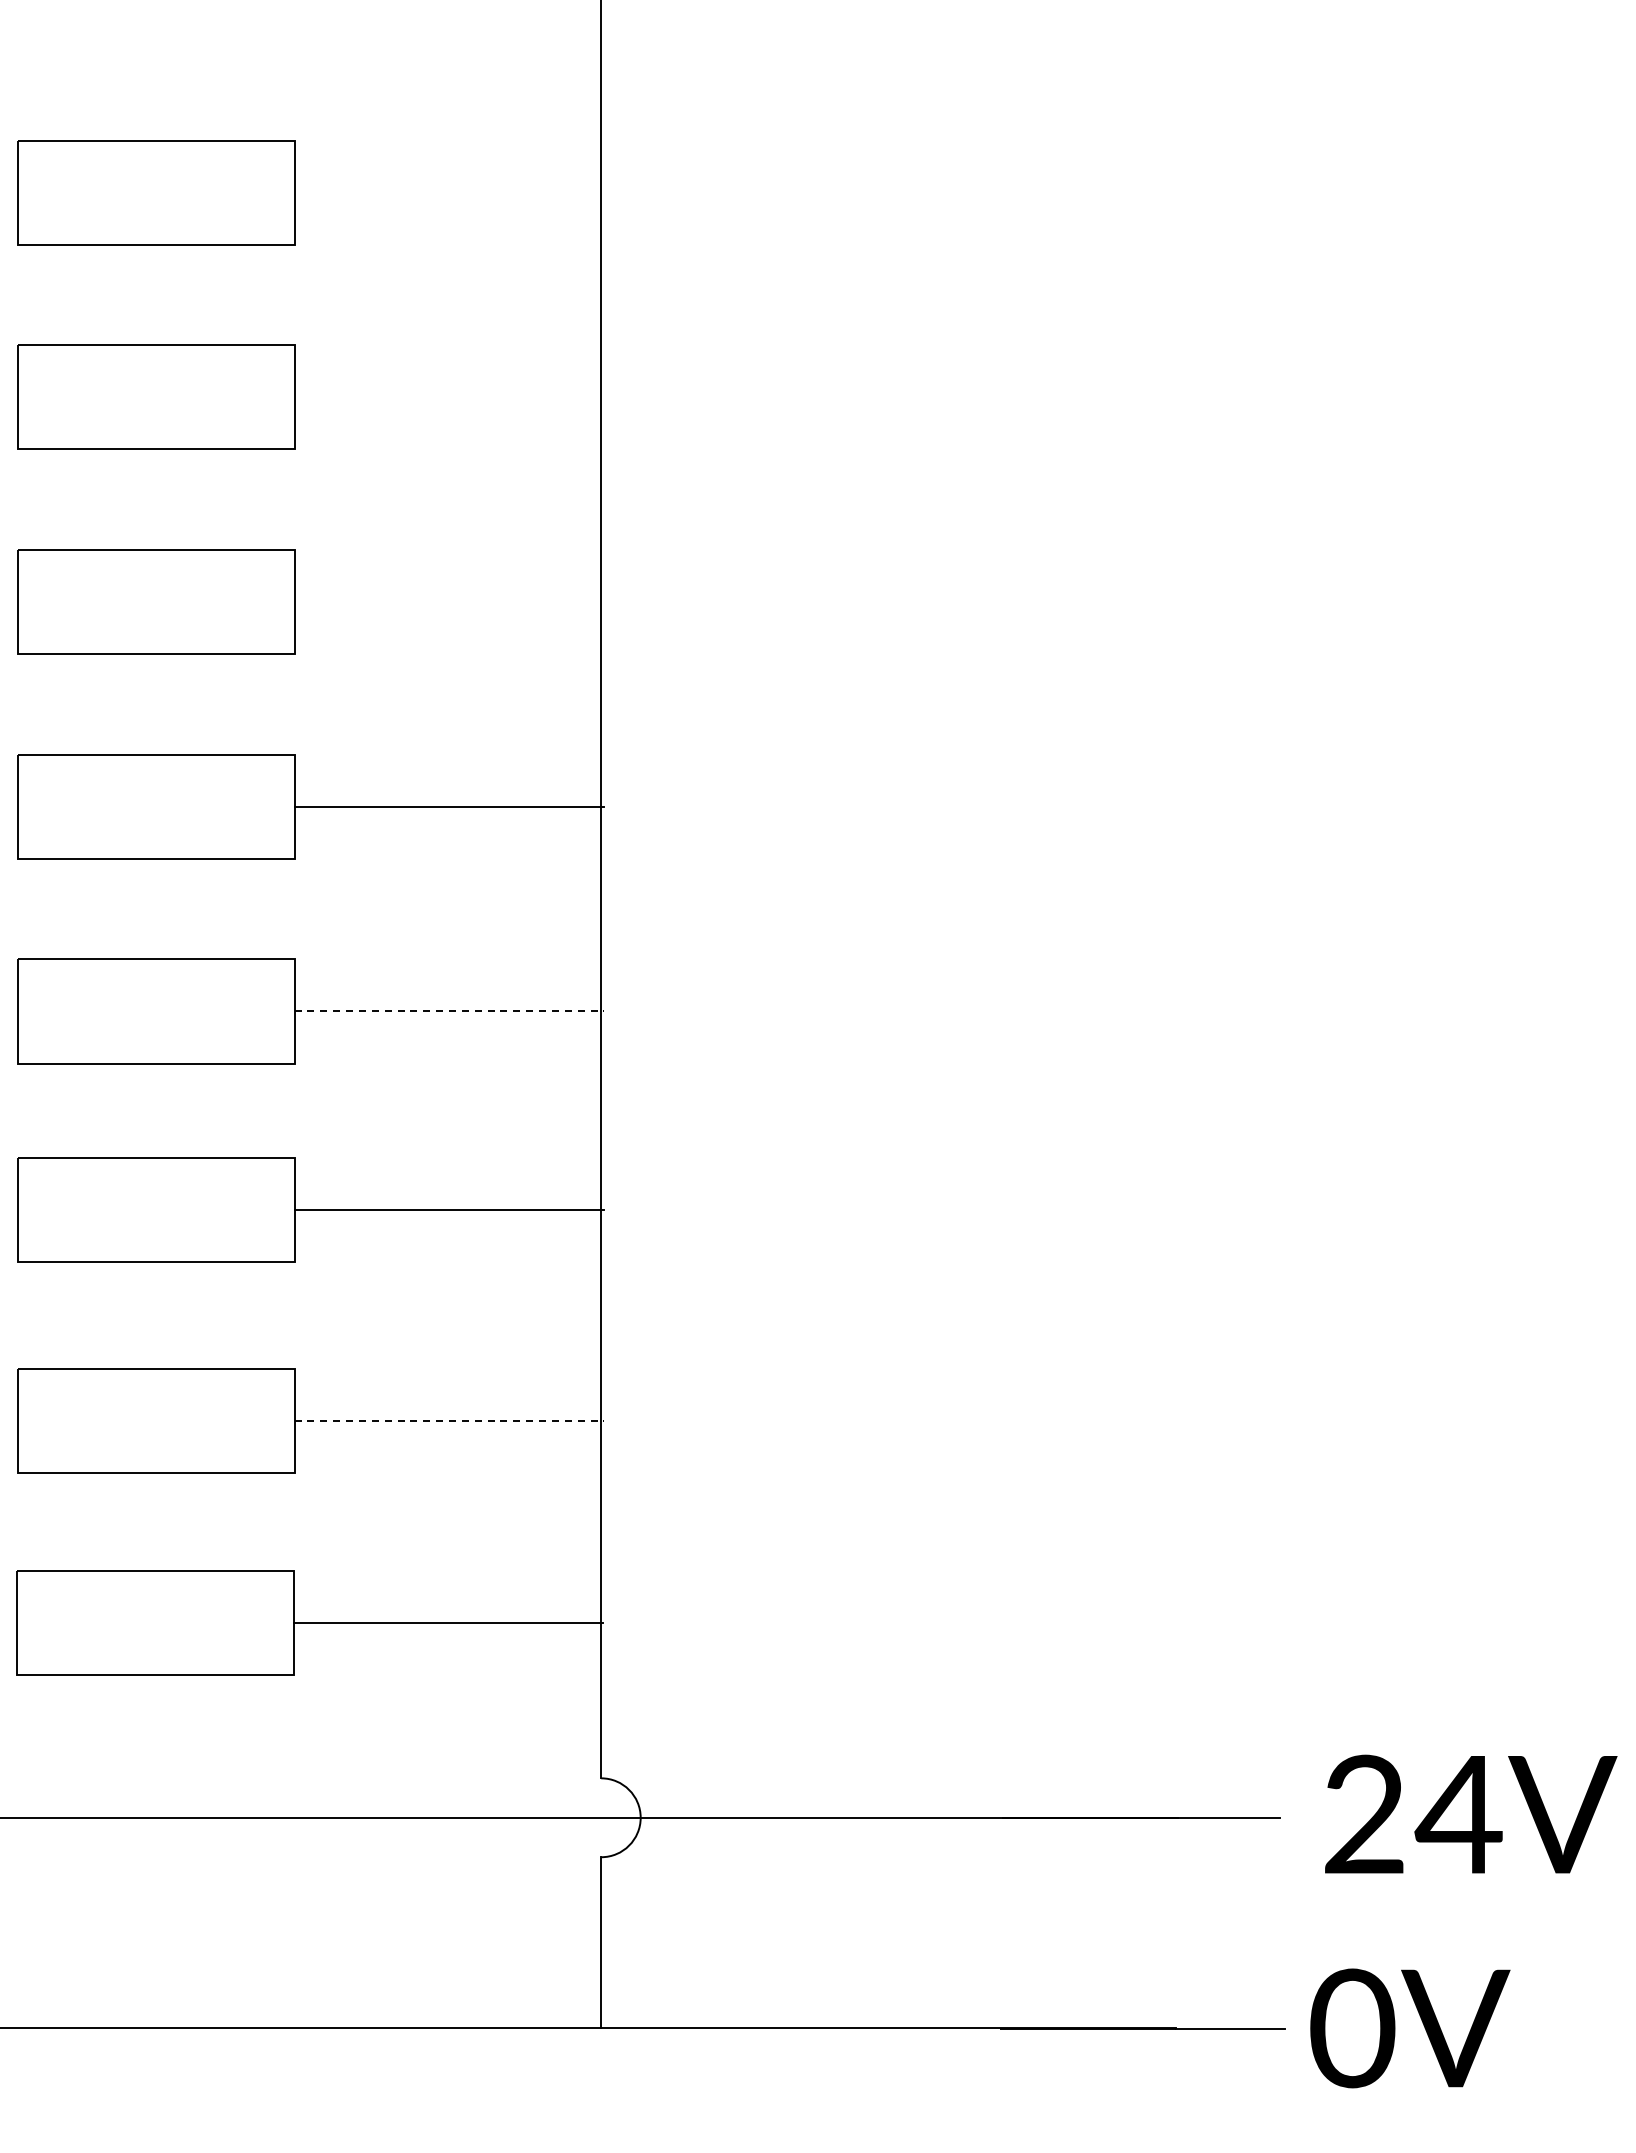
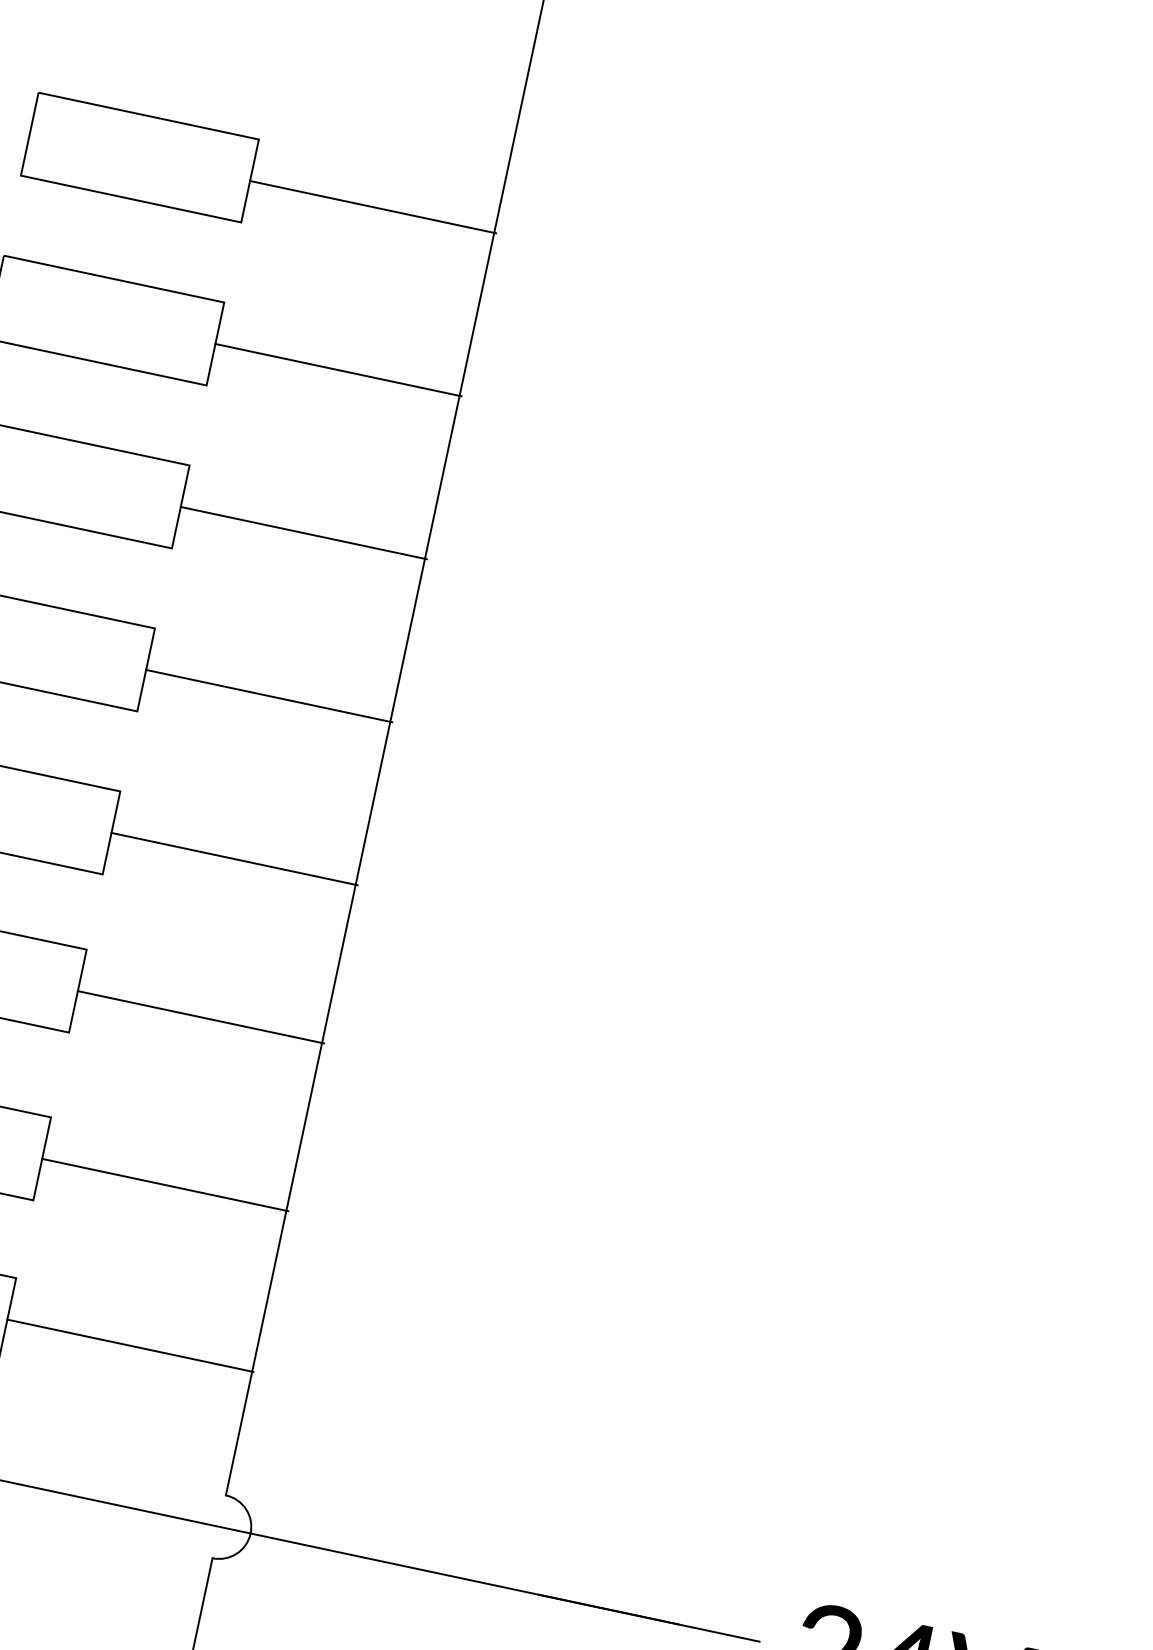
line: (448, 192) -> (372, 206), added
line: (448, 397) -> (337, 370), added
line: (448, 602) -> (303, 533), added
line: (449, 1011) -> (234, 859), dashed -> solid
line: (449, 1420) -> (165, 1184), dashed -> solid

